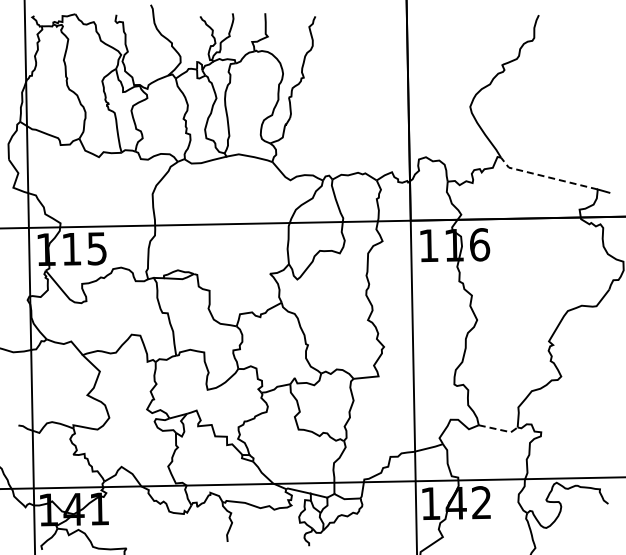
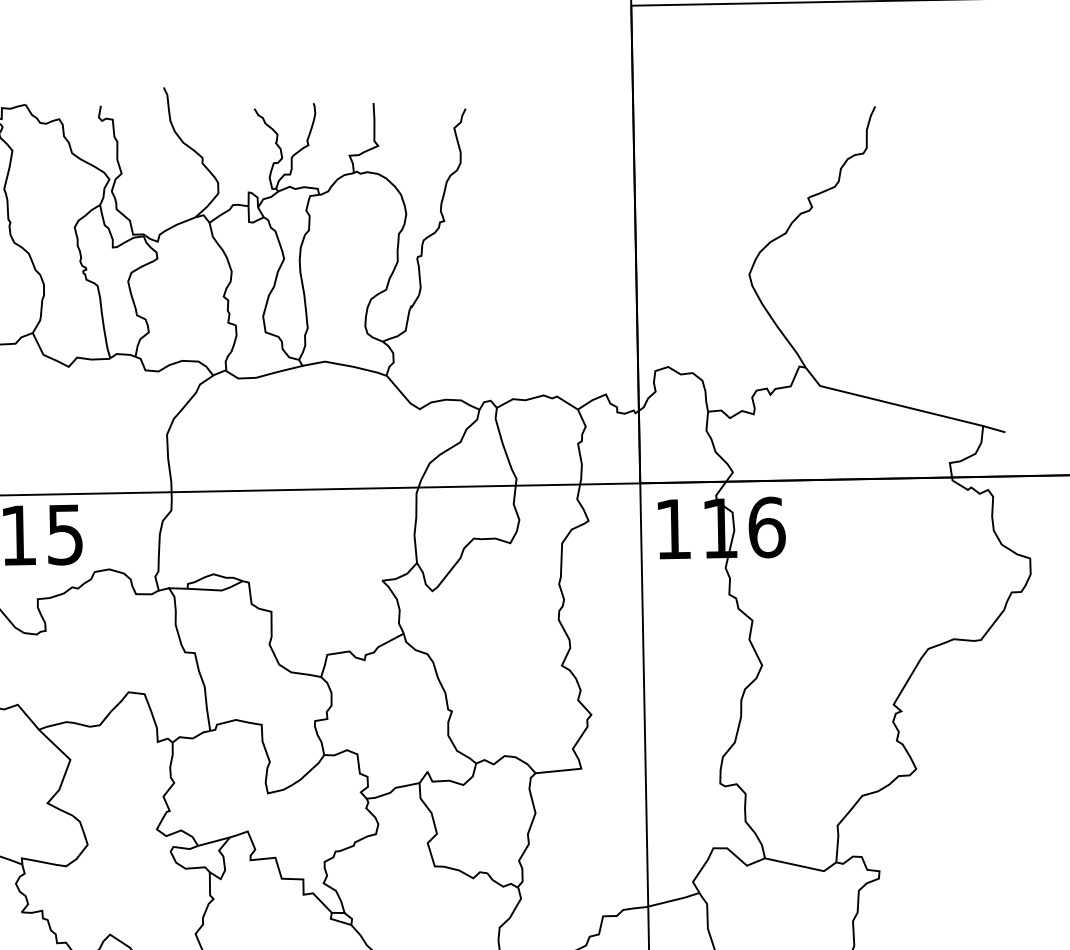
line: (546, 176) -> (889, 402), dashed -> solid
line: (500, 429) -> (804, 866), dashed -> solid

